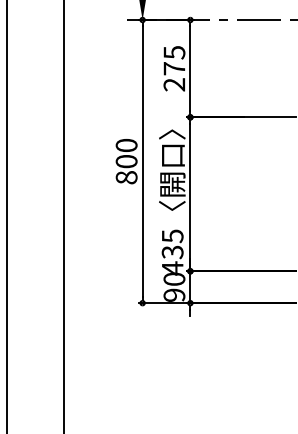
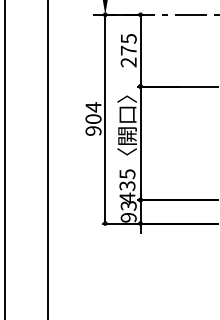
text: (126, 161) -> (93, 119), 800 -> 904
text: (174, 279) -> (128, 206), 90 -> 93

